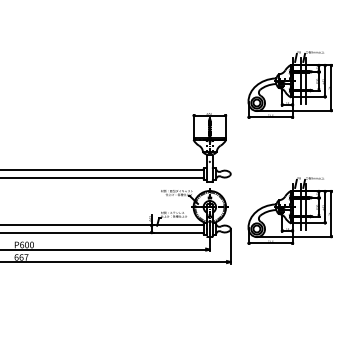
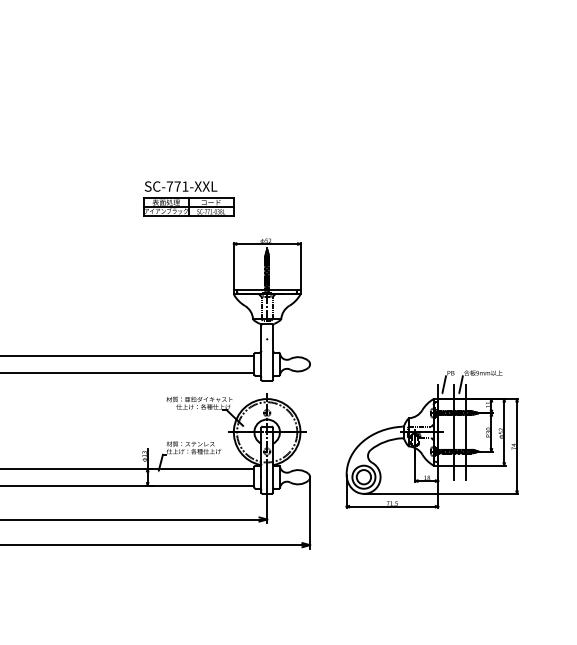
part: (289, 84) -> (430, 180), removed
part: (171, 93) -> (188, 198), added

